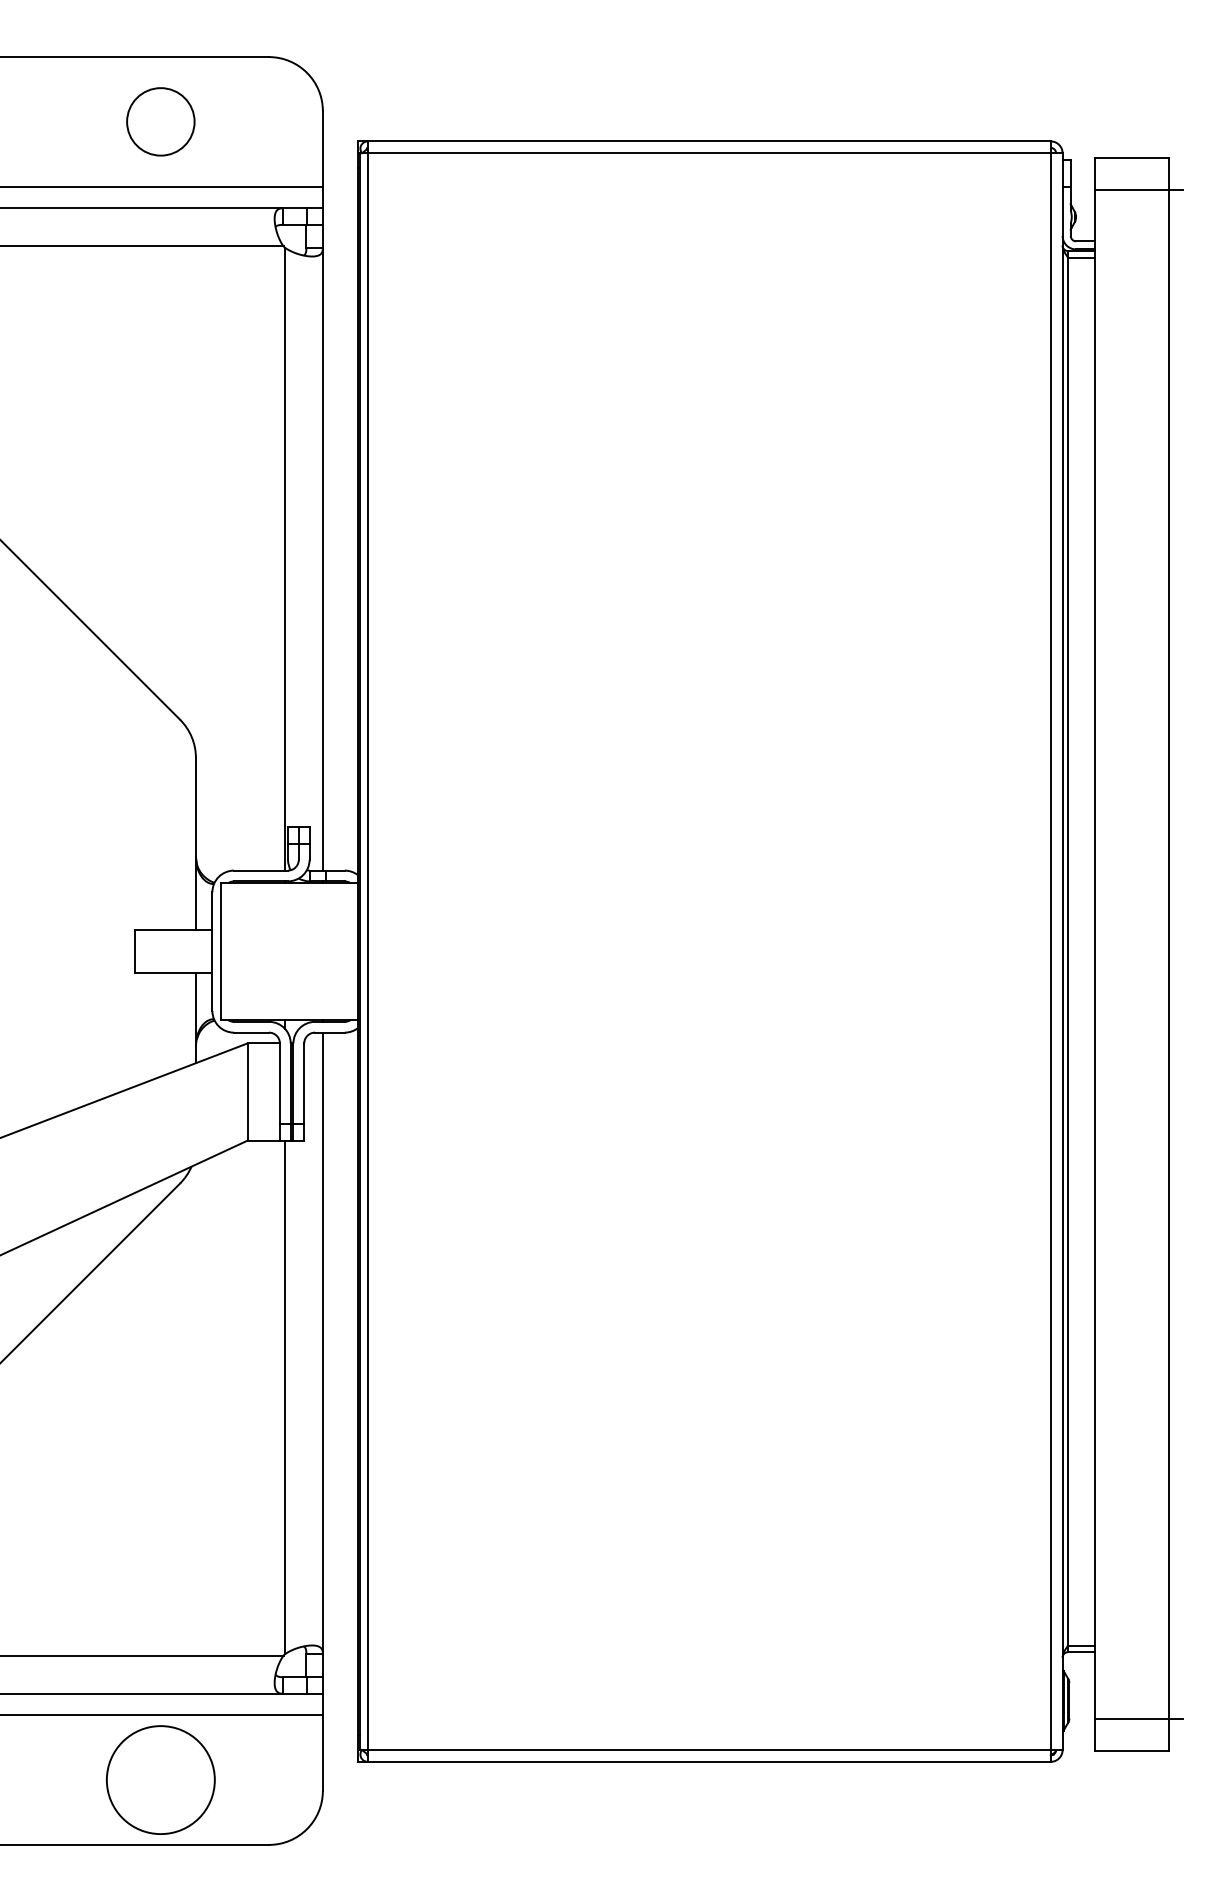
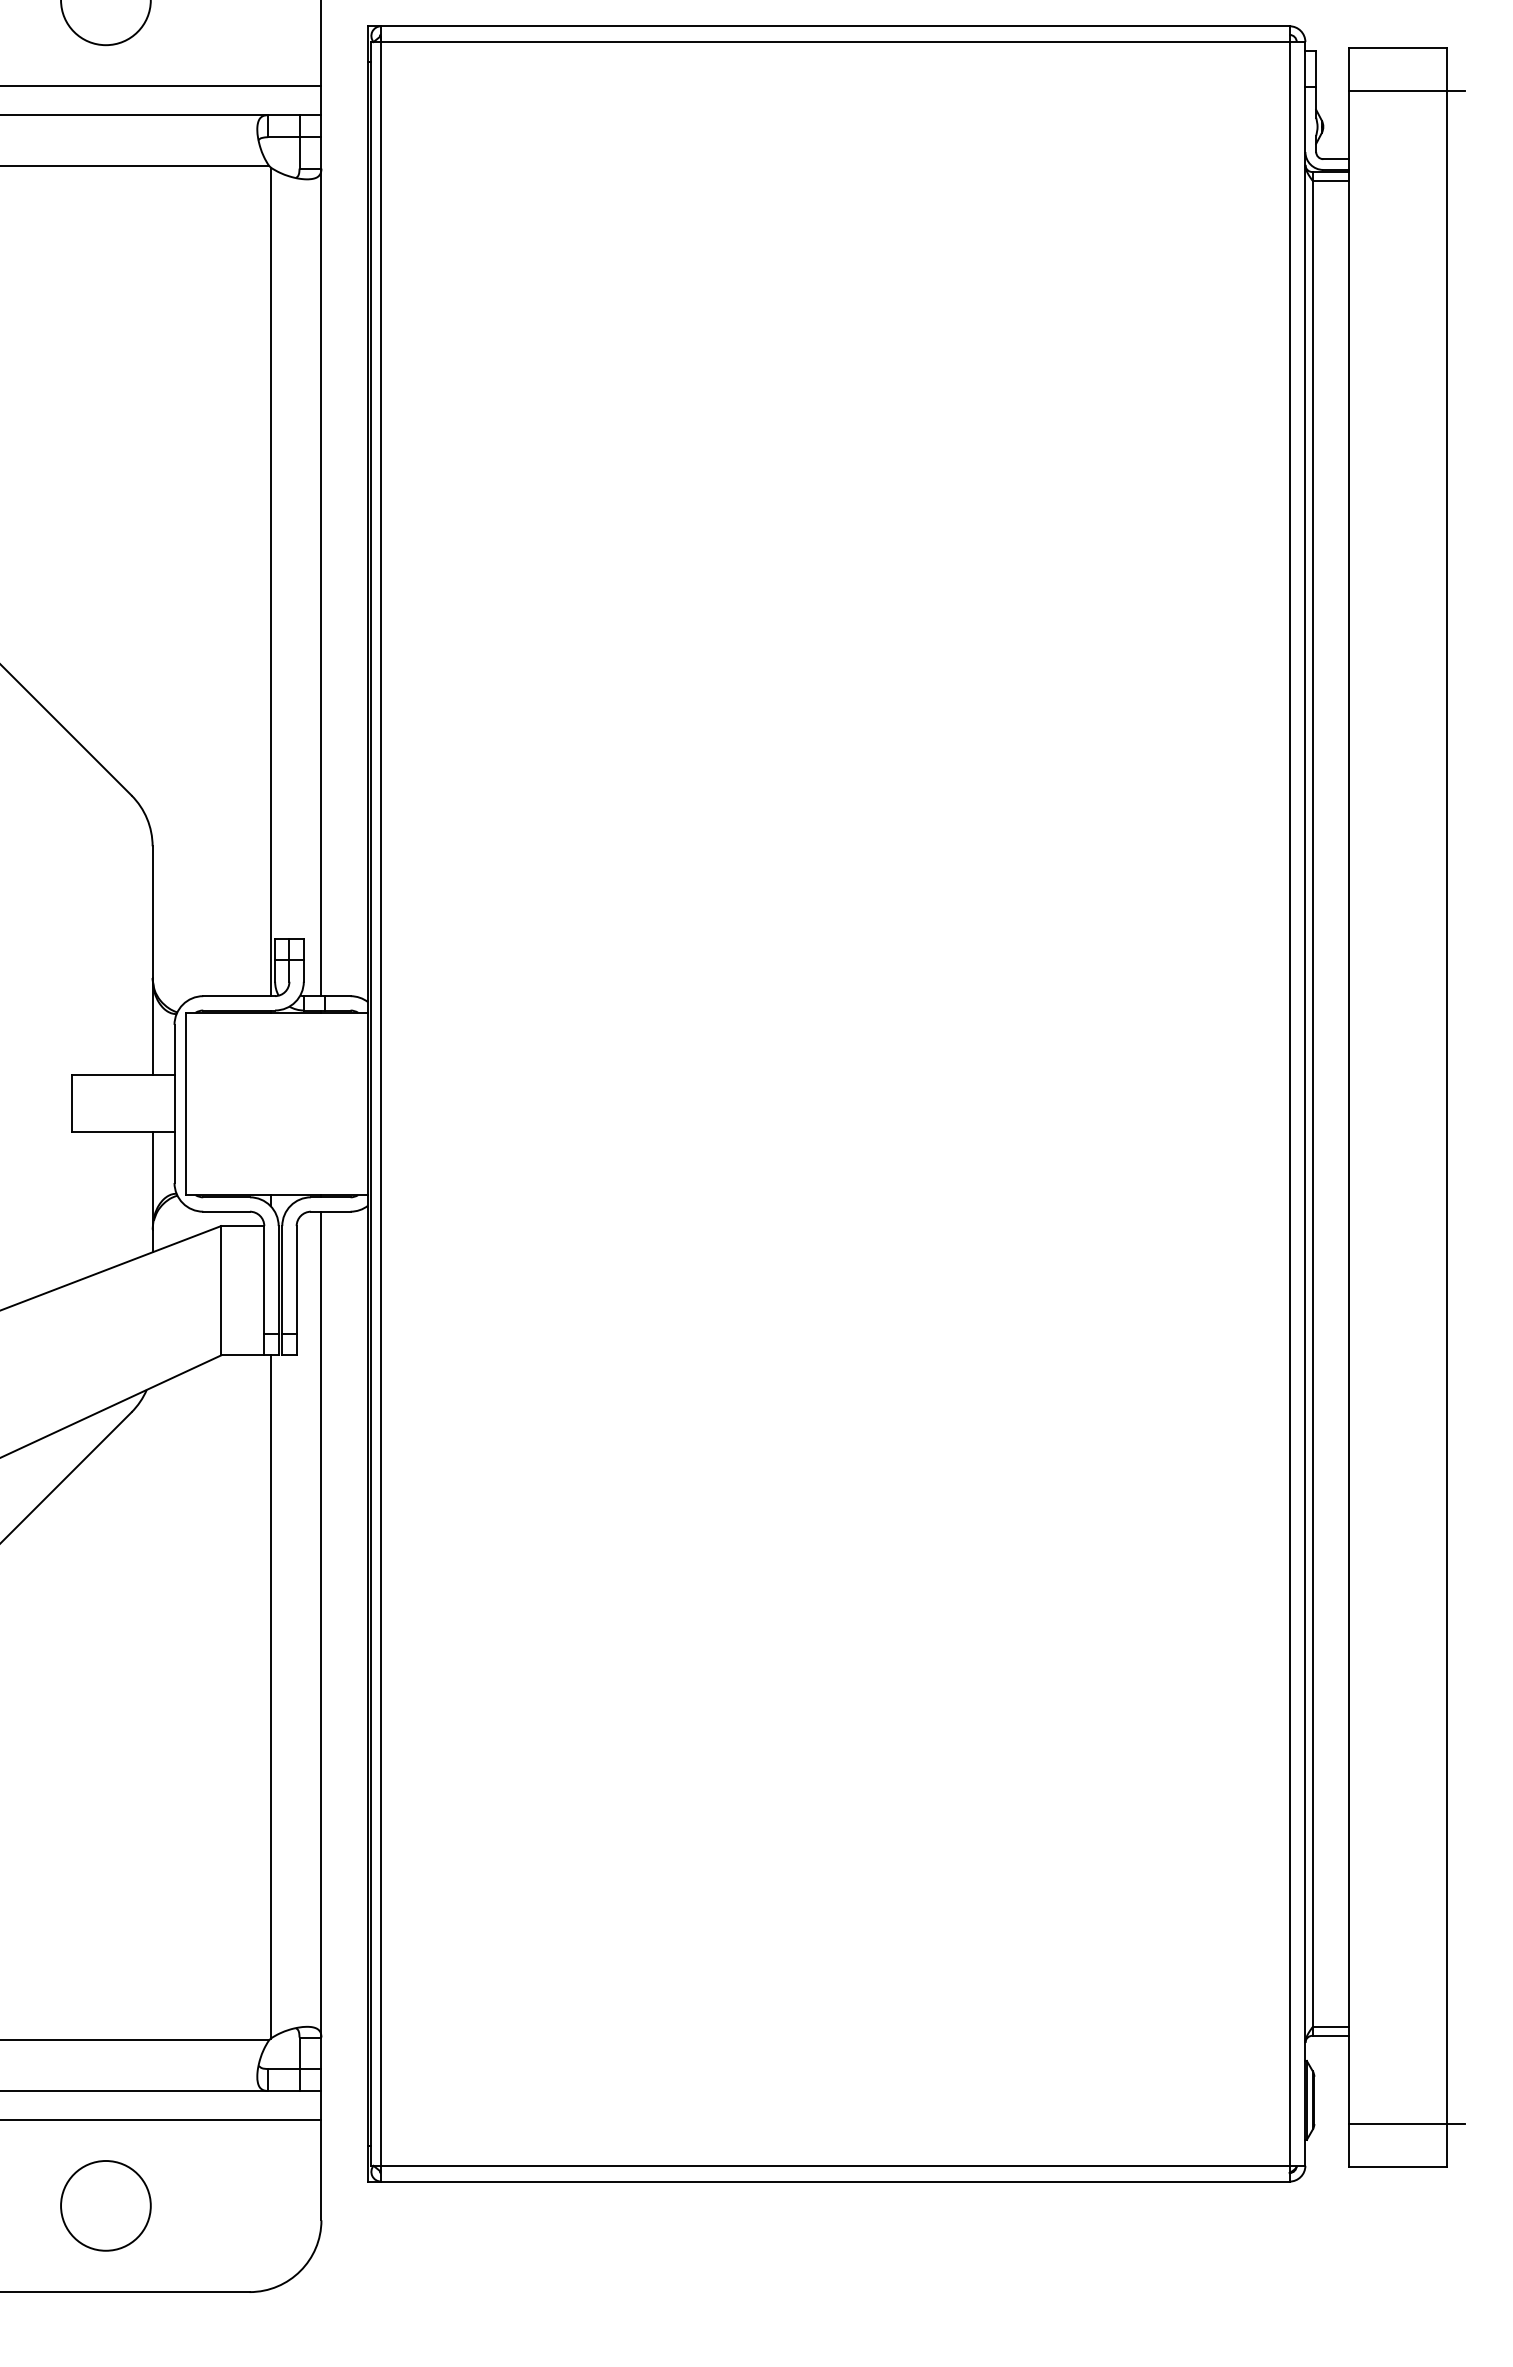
circle: (160, 1779) -> (105, 2205), size x0.62

